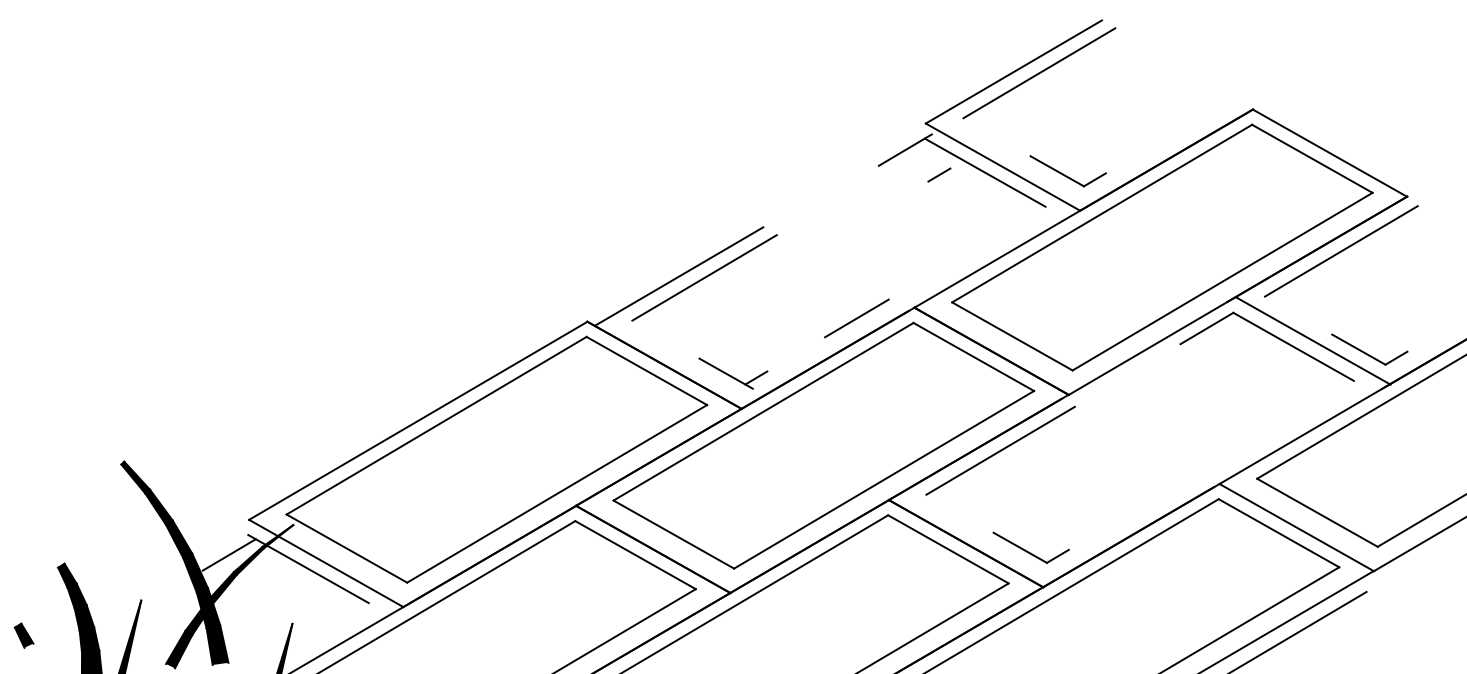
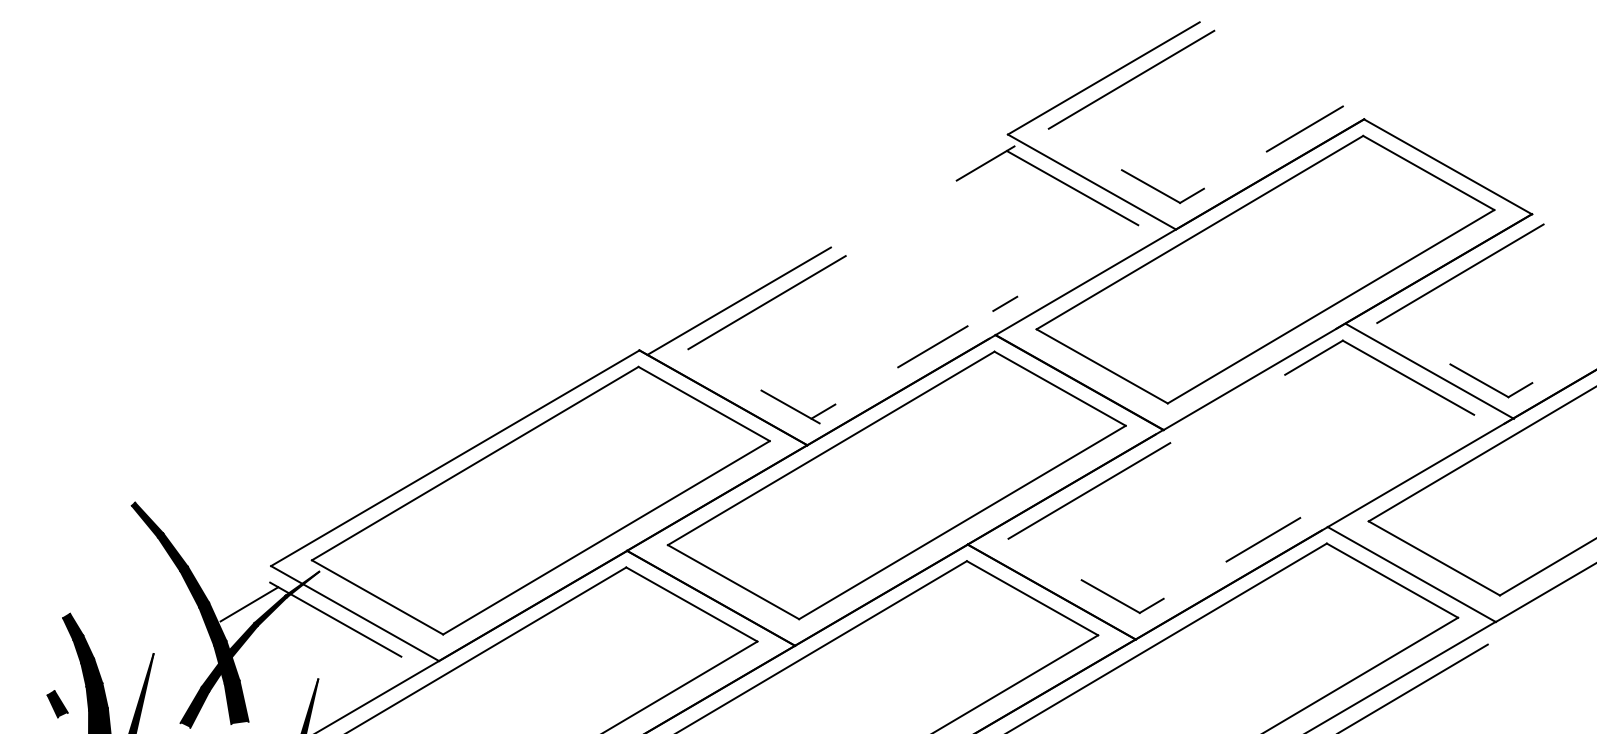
line: (1198, 118) -> (1304, 129), added
line: (939, 174) -> (1005, 303), moved
line: (1160, 495) -> (1263, 539), added
part: (23, 635) -> (56, 704), moved

